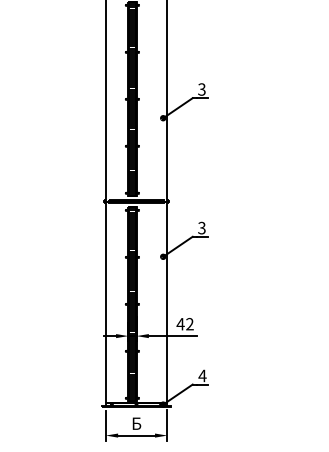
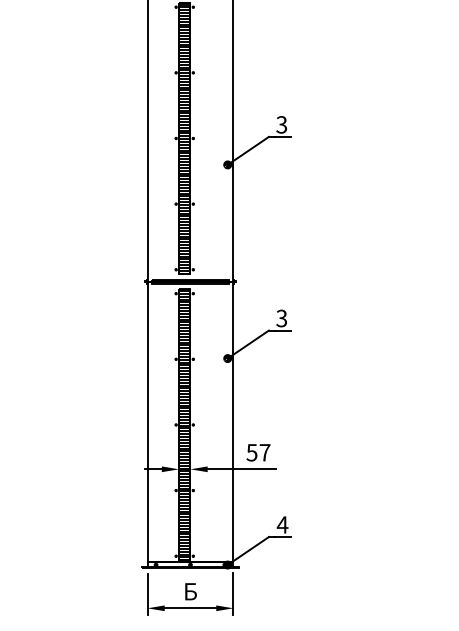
text: (185, 324) -> (258, 452), 42 -> 57

